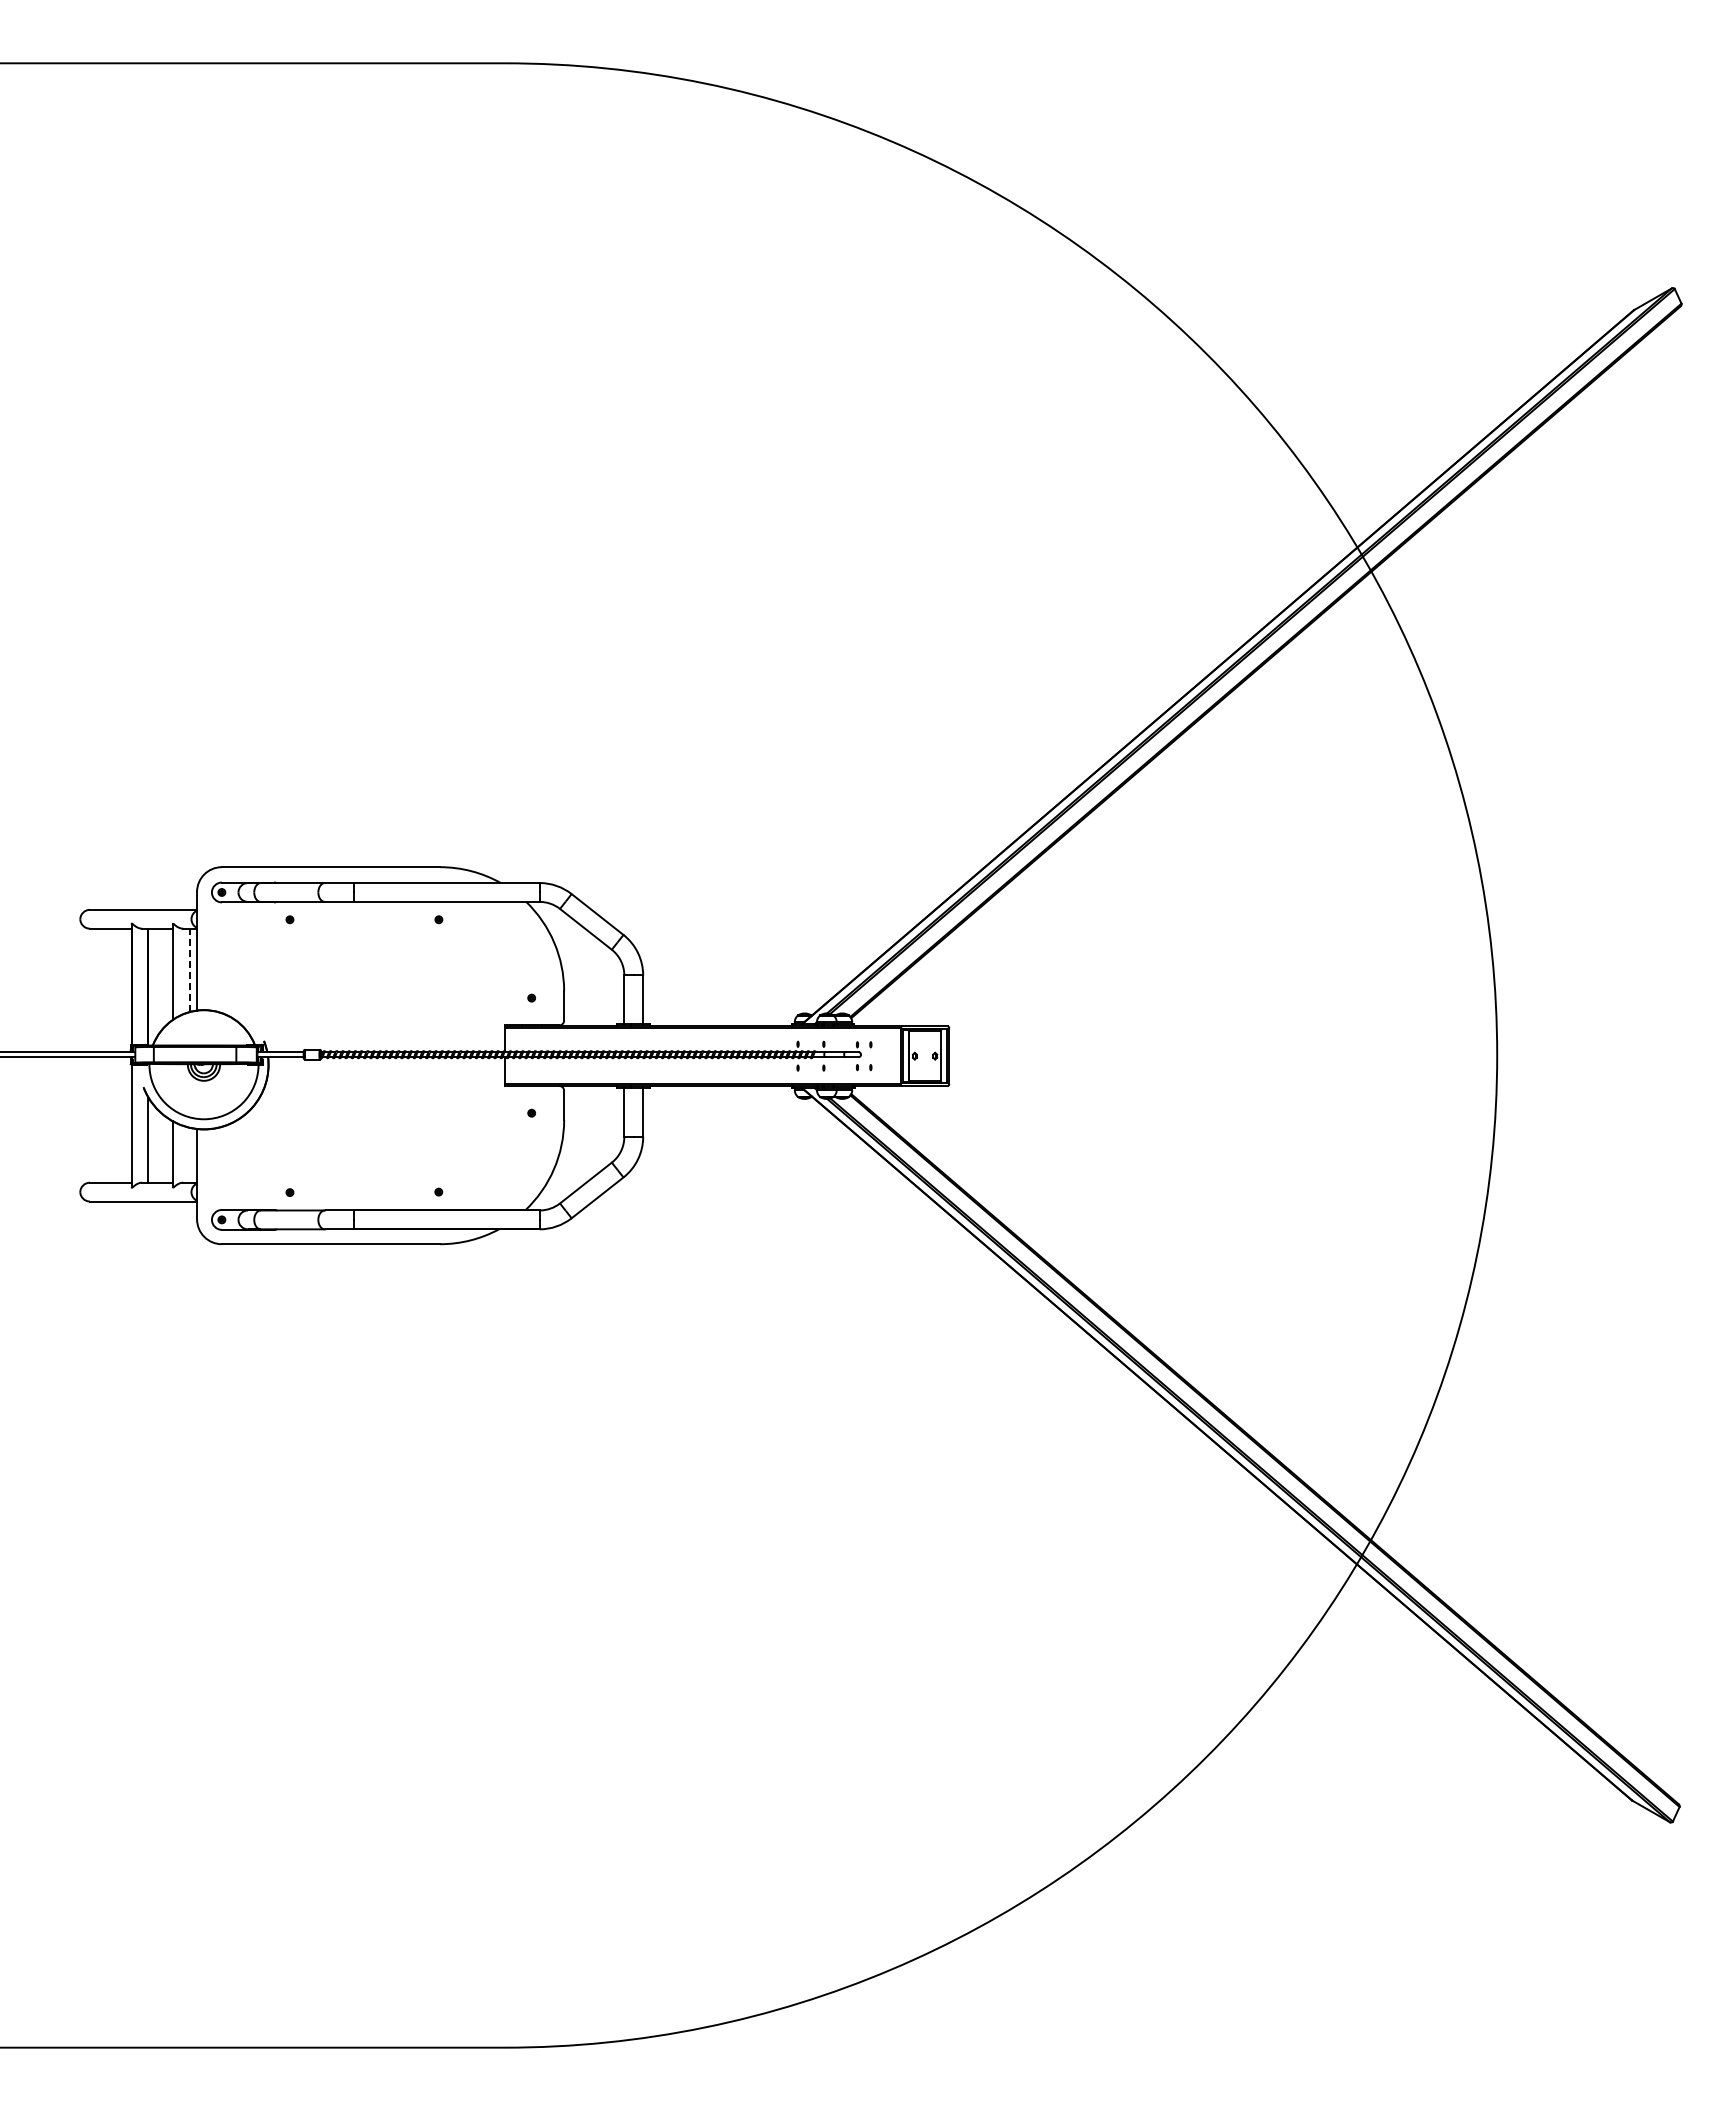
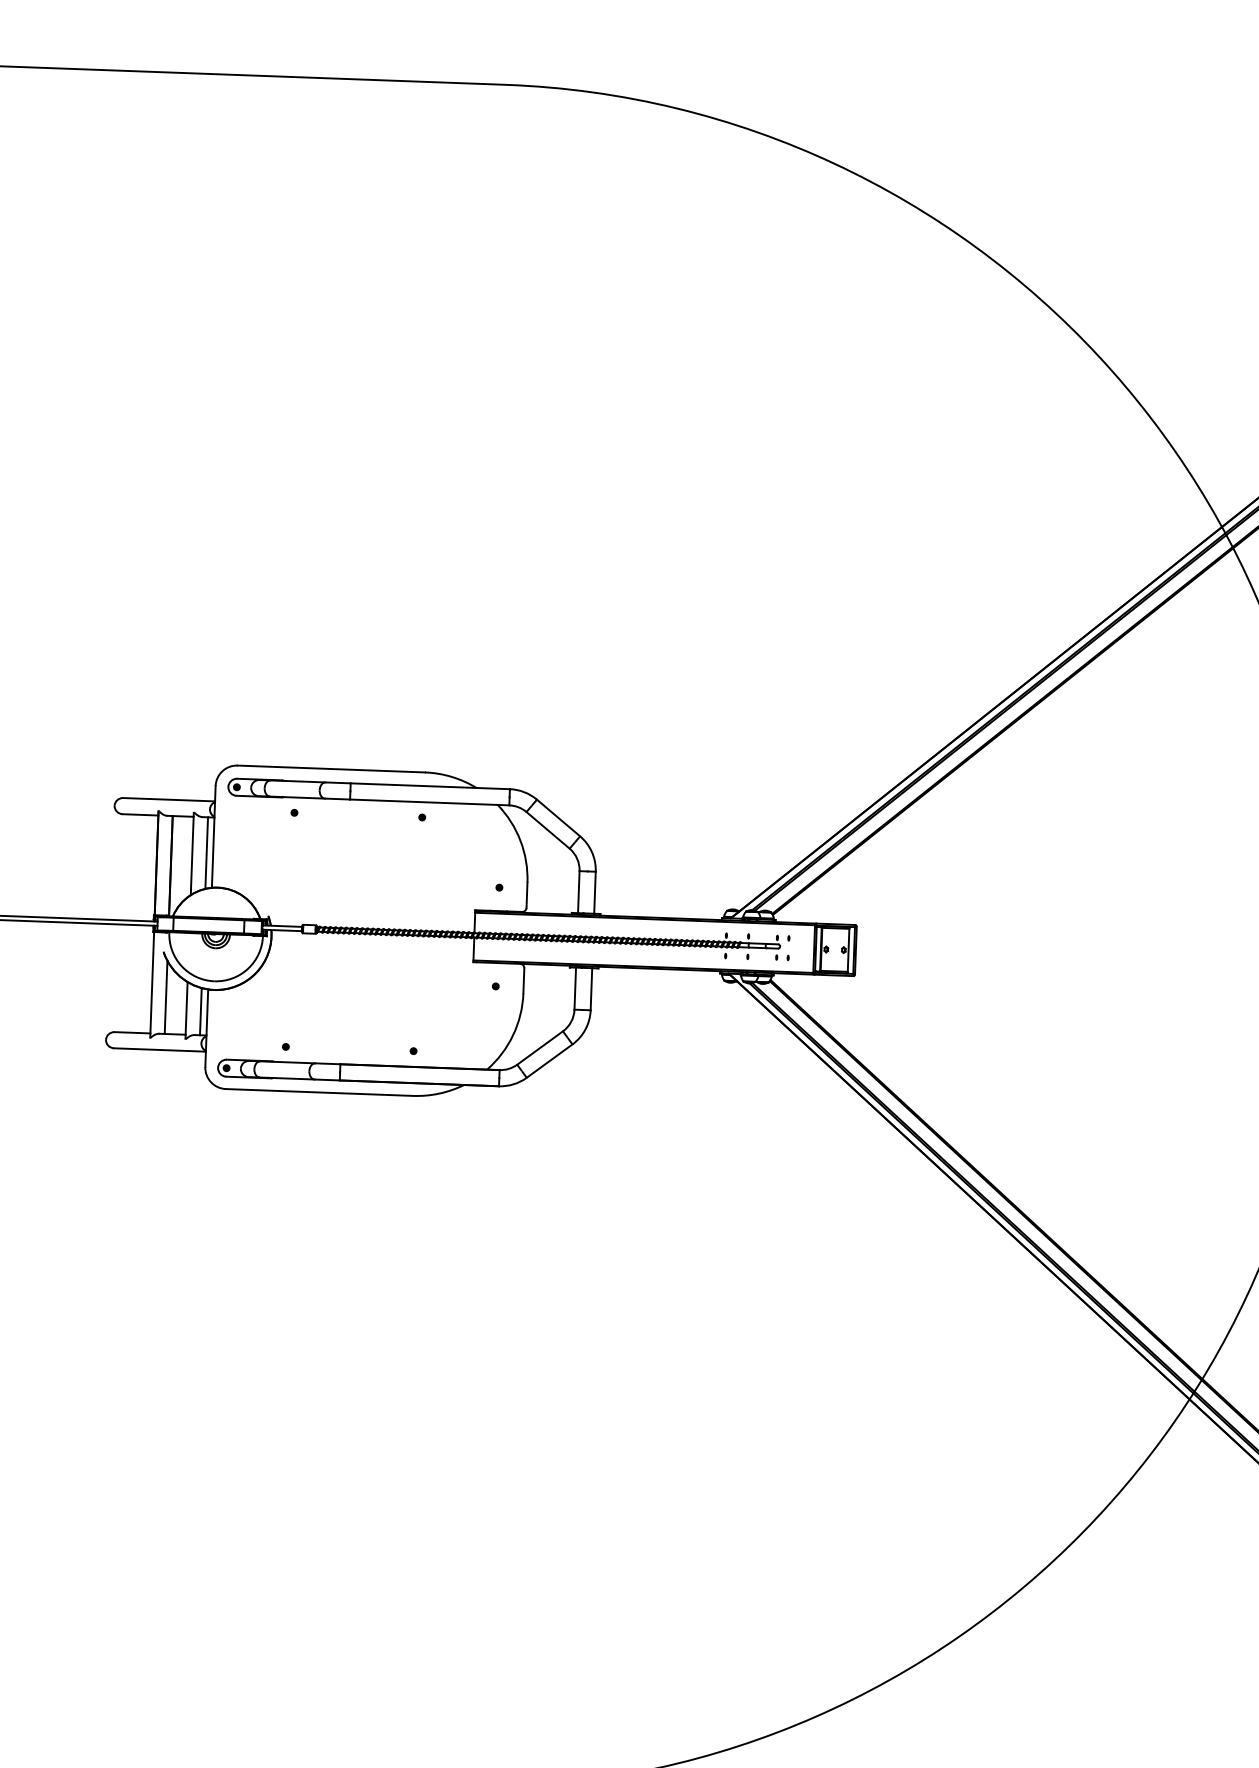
line: (189, 970) -> (206, 853), dashed -> solid
line: (189, 1154) -> (200, 1011), added

